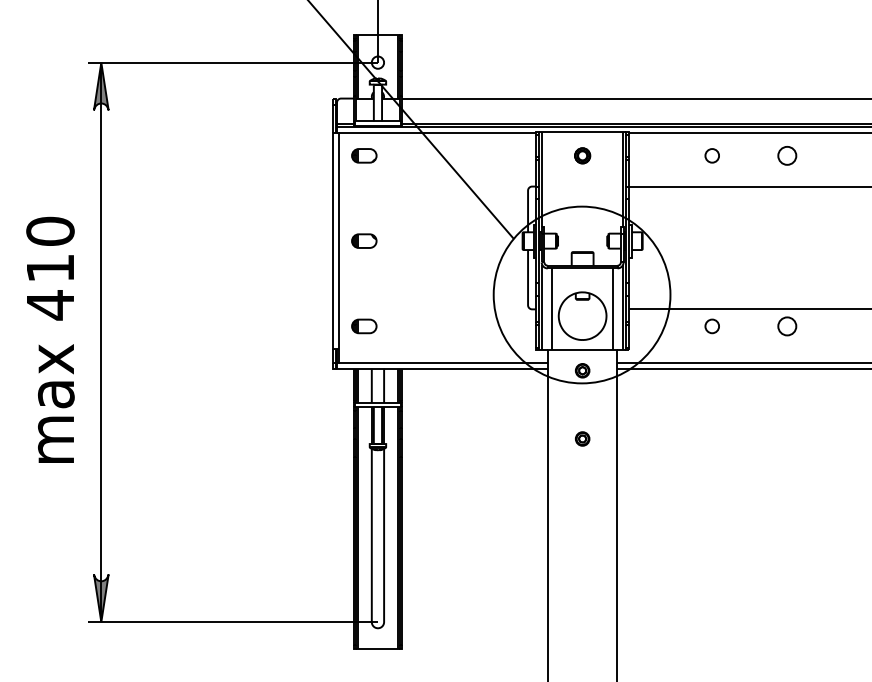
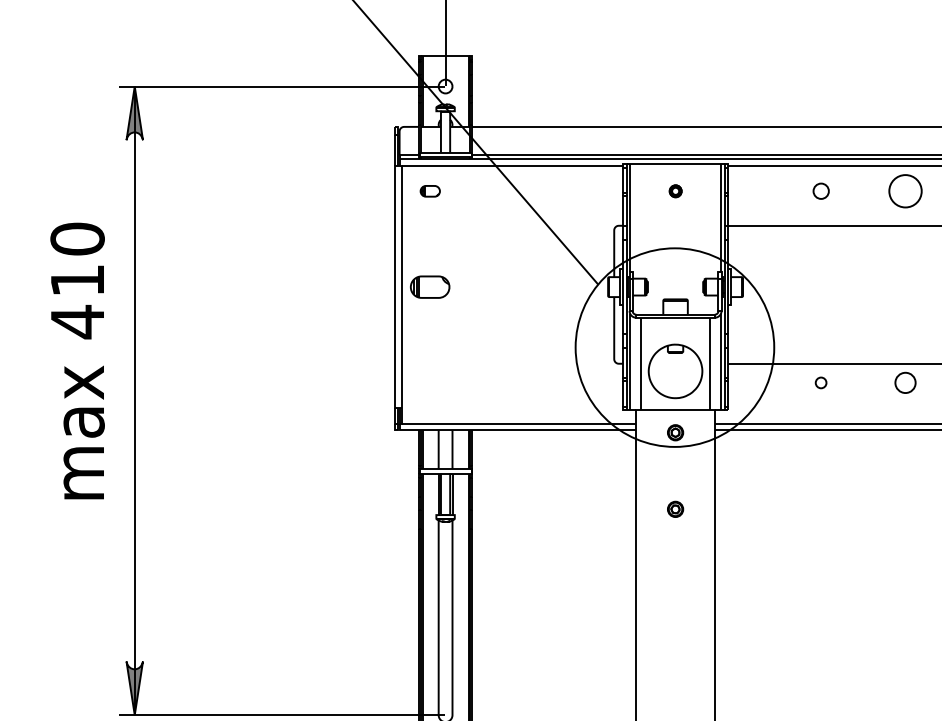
part: (364, 155) -> (430, 190), size x0.7
part: (582, 155) -> (675, 190), size x0.7
circle: (787, 155) -> (905, 190), size x1.6
part: (364, 240) -> (430, 286), size x1.4
part: (364, 326) -> (430, 383), removed
circle: (711, 326) -> (820, 383), size x0.7
text: (50, 339) -> (77, 360), moved

